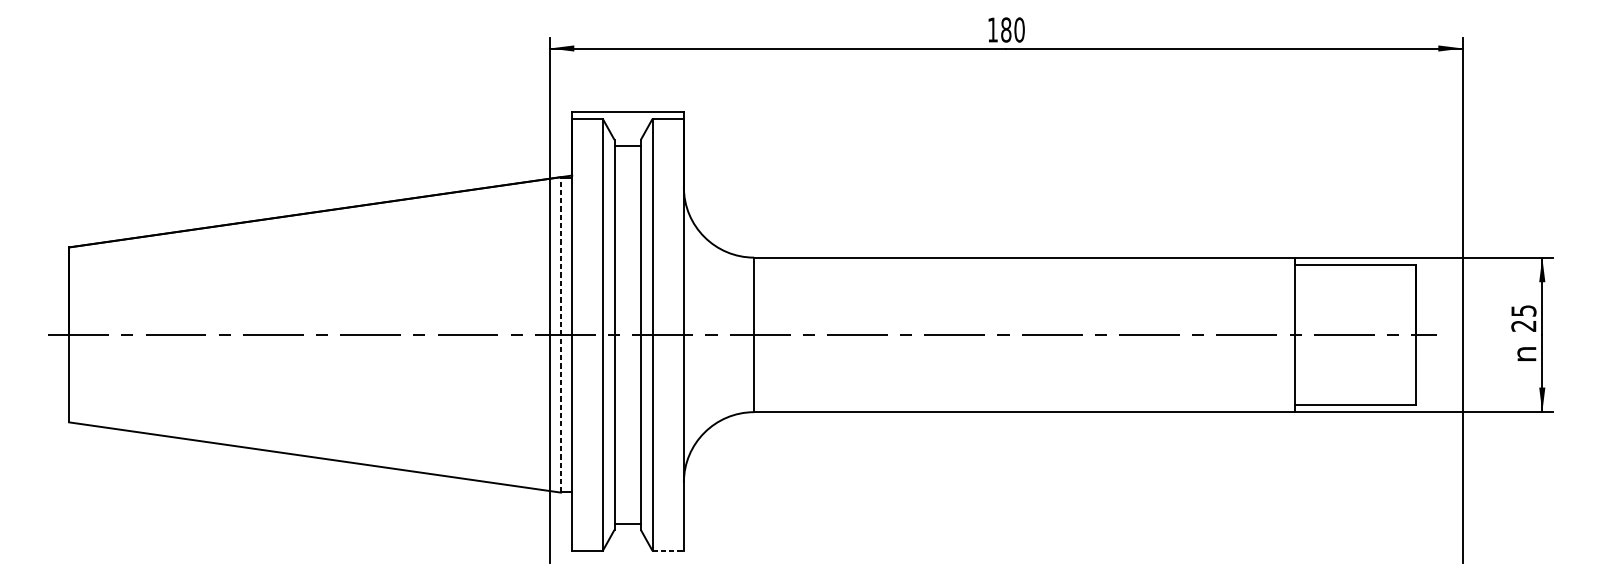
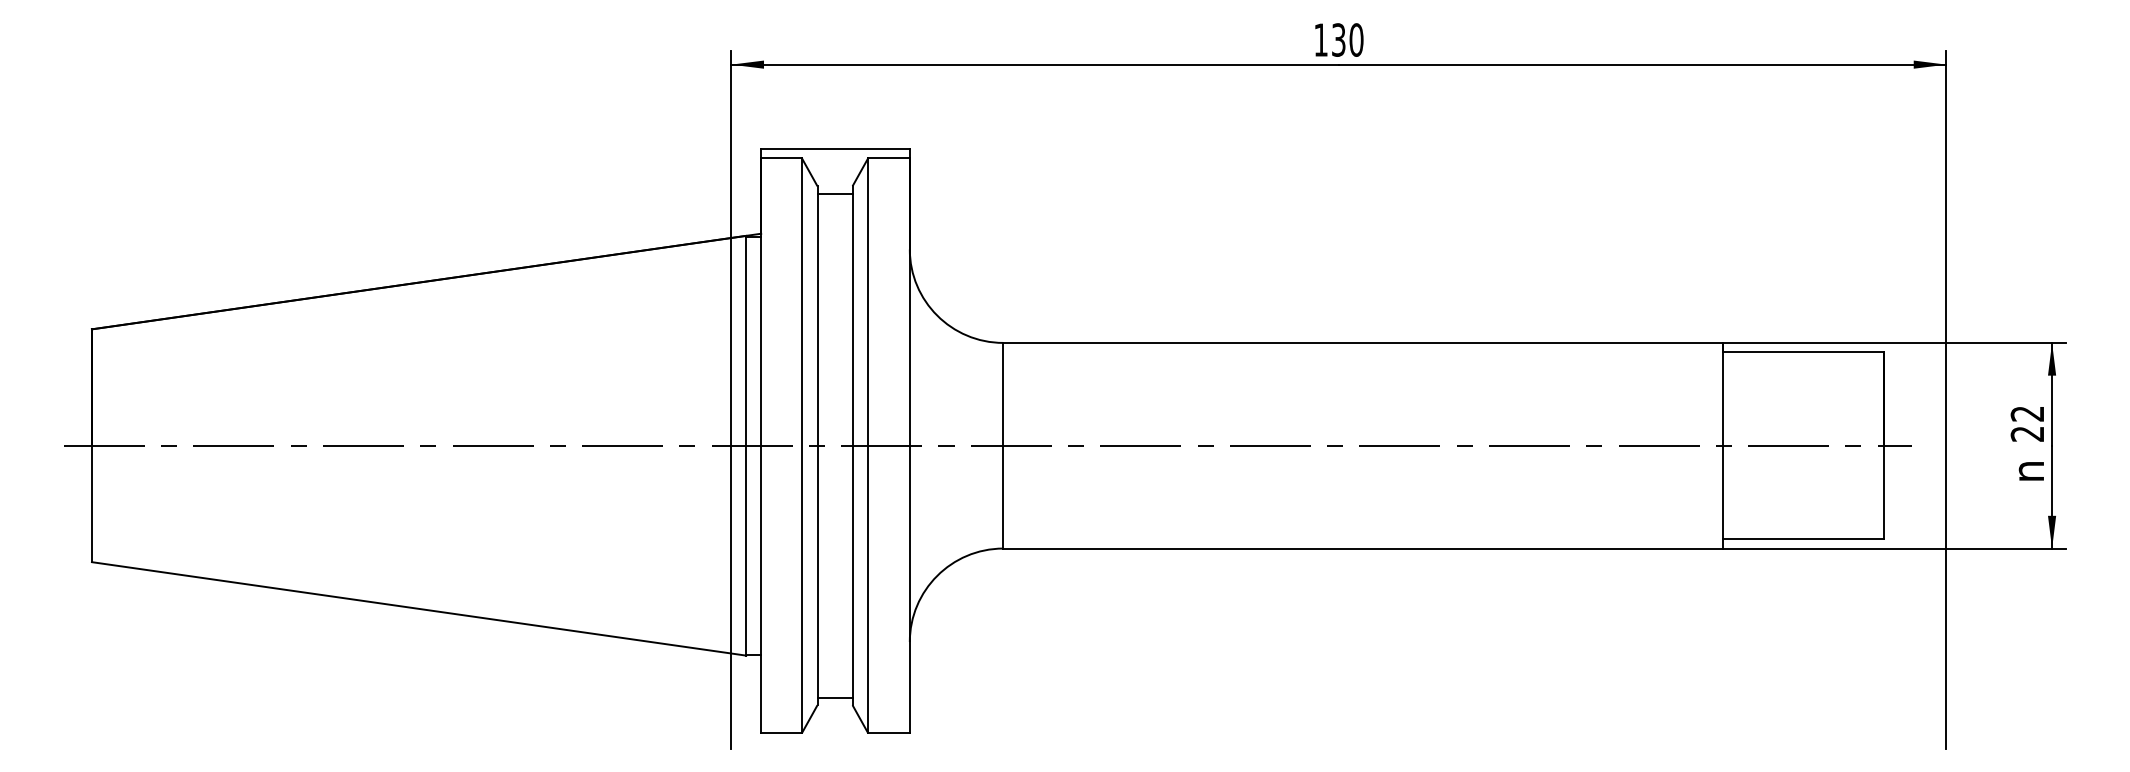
text: (1006, 29) -> (1338, 39), 180 -> 130
text: (1523, 310) -> (2027, 413), 25 -> 22
line: (561, 334) -> (746, 445), dashed -> solid
line: (667, 551) -> (888, 733), dashed -> solid

